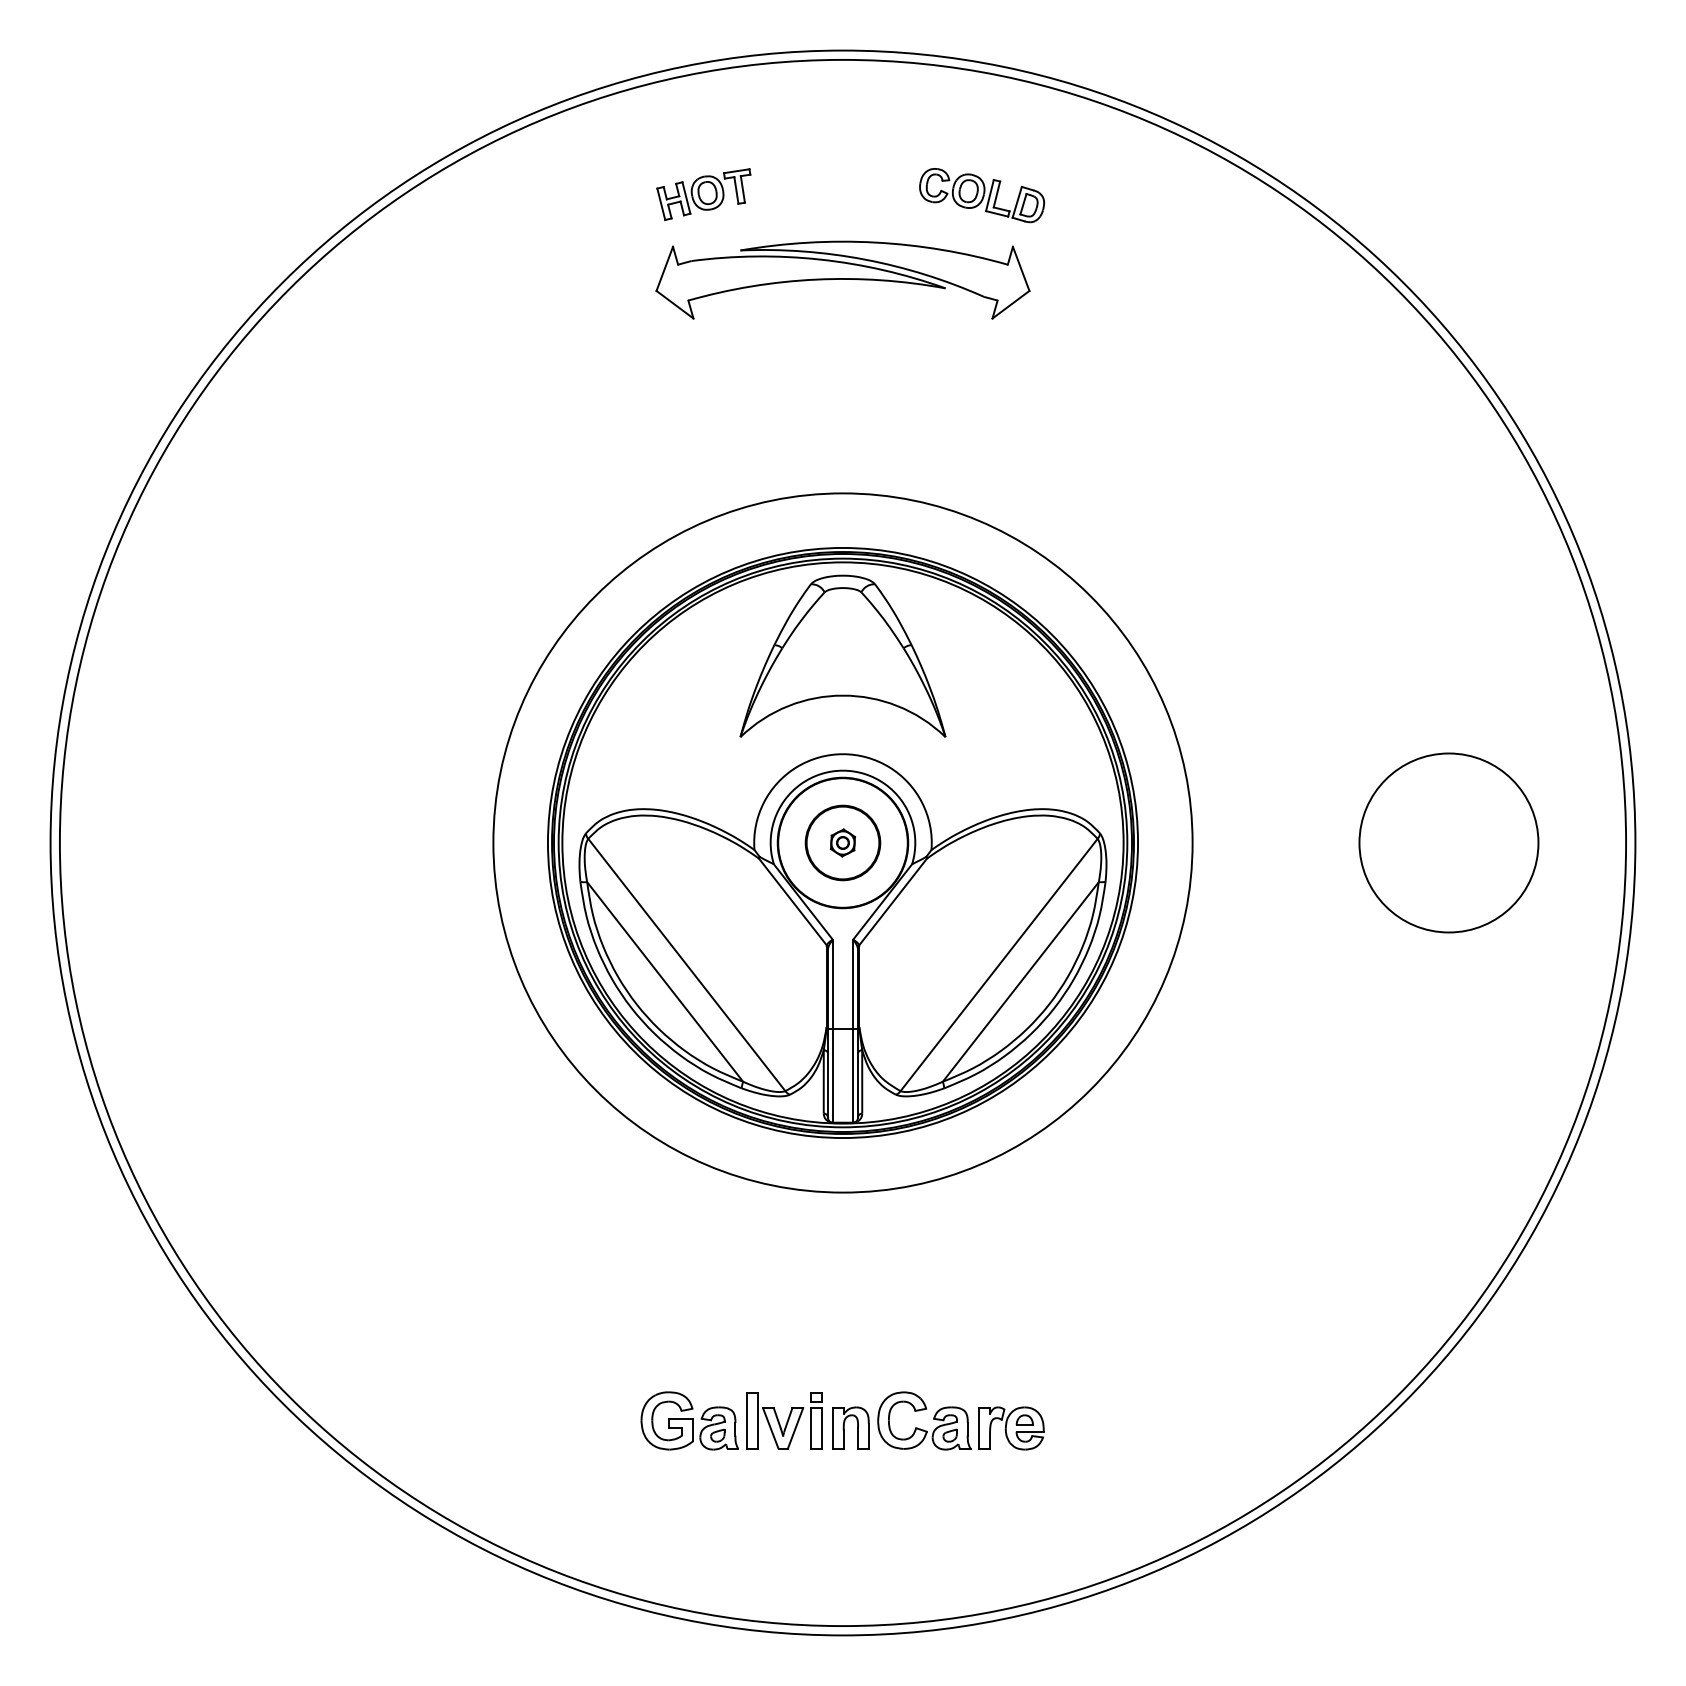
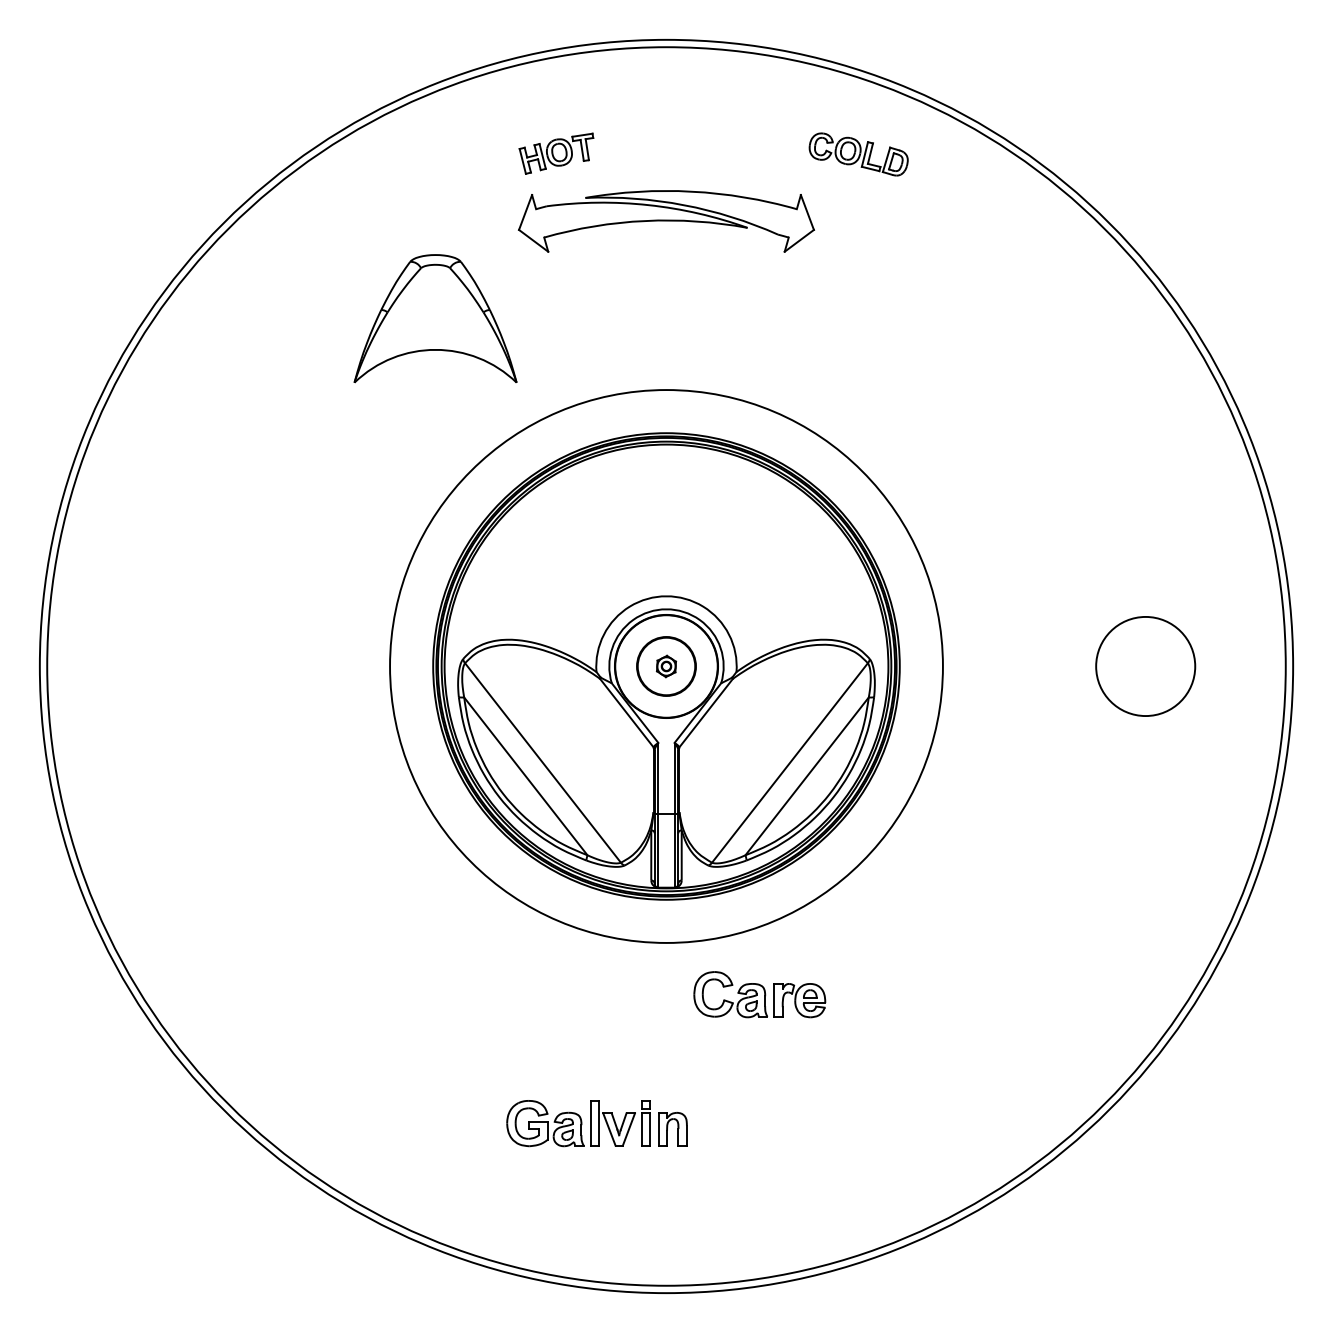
part: (982, 195) -> (859, 154), moved
part: (842, 655) -> (435, 318), moved
circle: (1448, 842) -> (1145, 666), size x0.7
part: (960, 1420) -> (759, 994), moved

